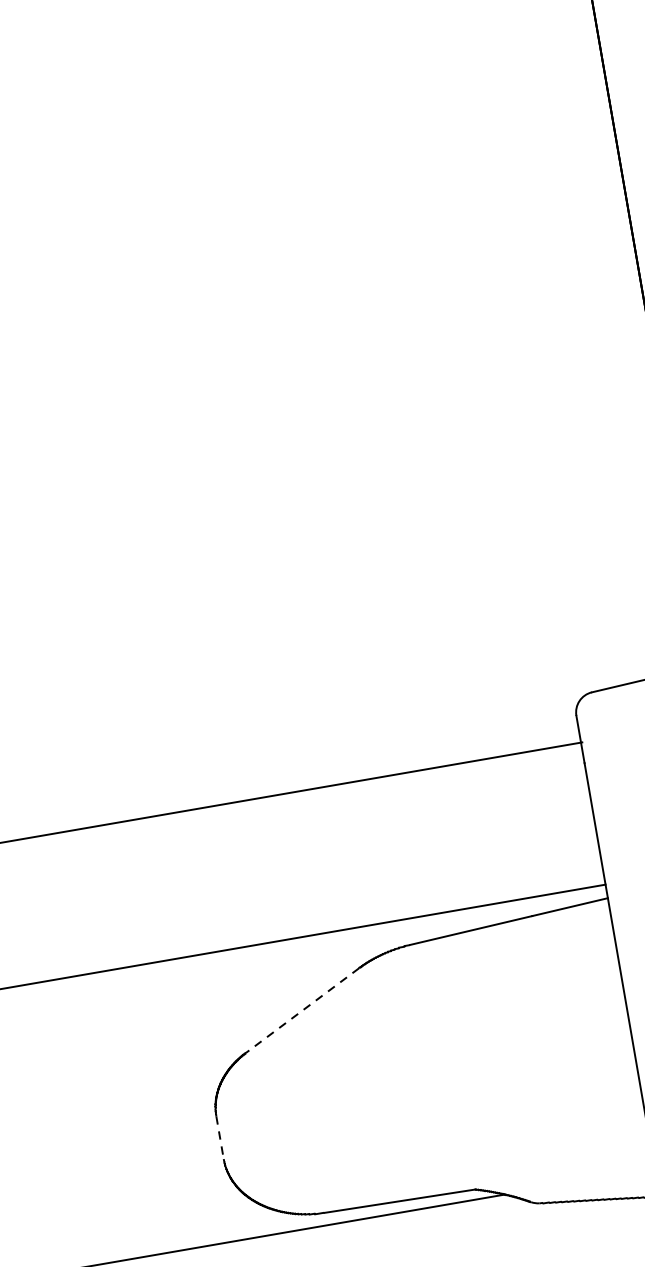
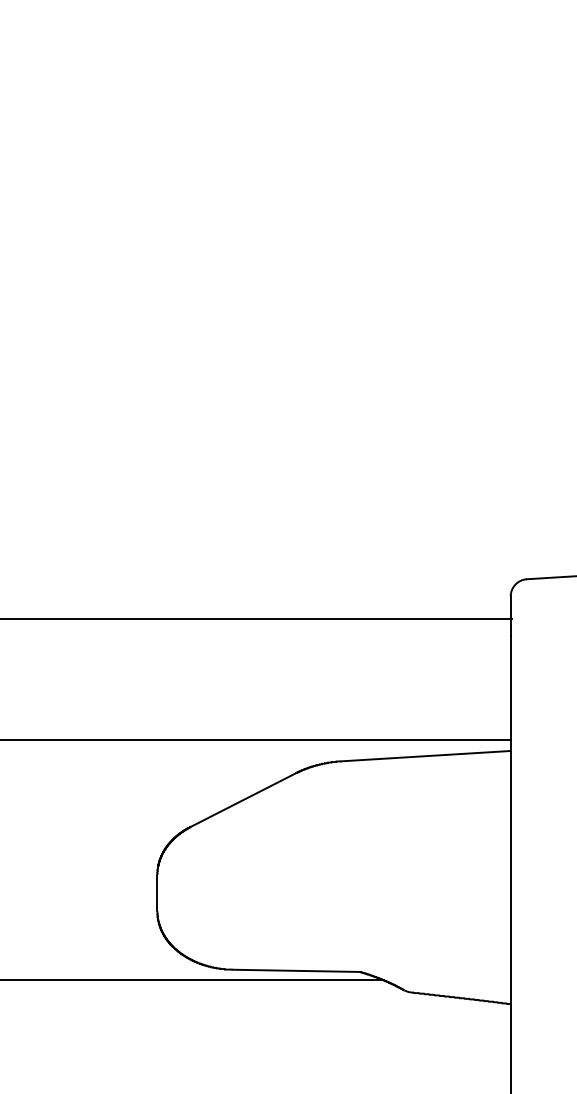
line: (301, 1011) -> (242, 800), dashed -> solid
line: (220, 1138) -> (157, 893), dashed -> solid

